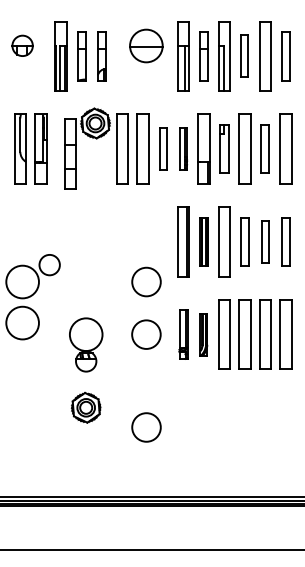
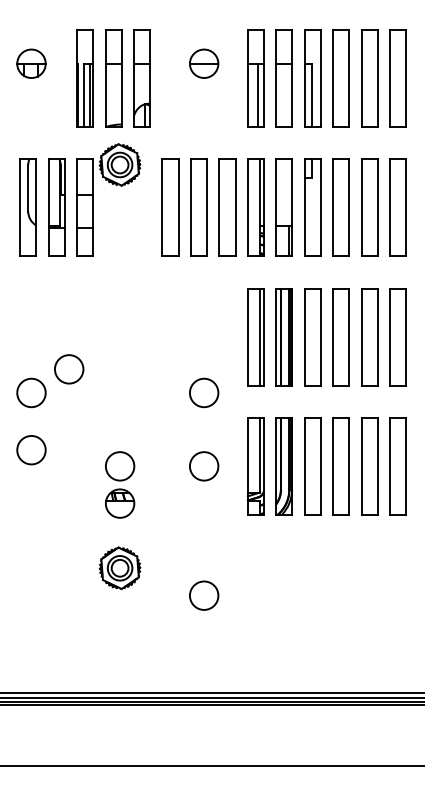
part: (146, 45) -> (204, 63), size x0.62
part: (81, 56) -> (113, 78), size x1.43
part: (101, 56) -> (141, 78), size x1.43
part: (203, 56) -> (283, 78), size x1.43
part: (244, 56) -> (340, 78), size x1.67
part: (285, 56) -> (397, 78), size x1.43
part: (76, 148) -> (93, 199), moved
part: (163, 148) -> (227, 207), size x1.67
part: (183, 148) -> (255, 207), size x1.67
part: (224, 148) -> (312, 207), size x1.43
part: (265, 148) -> (369, 207), size x1.43
part: (203, 242) -> (283, 337), size x1.43
part: (244, 242) -> (340, 337), size x1.43
part: (265, 242) -> (369, 337), size x1.67
part: (285, 242) -> (397, 337), size x1.43
circle: (22, 281) -> (31, 392), size x0.62
circle: (146, 281) -> (203, 392), size x0.71
circle: (22, 322) -> (31, 449), size x0.62
circle: (85, 334) -> (119, 466), size x0.62
circle: (146, 334) -> (204, 466), size x0.71
part: (183, 334) -> (255, 466), size x1.43
part: (203, 334) -> (283, 466), size x1.67
circle: (146, 427) -> (203, 595), size x0.71

